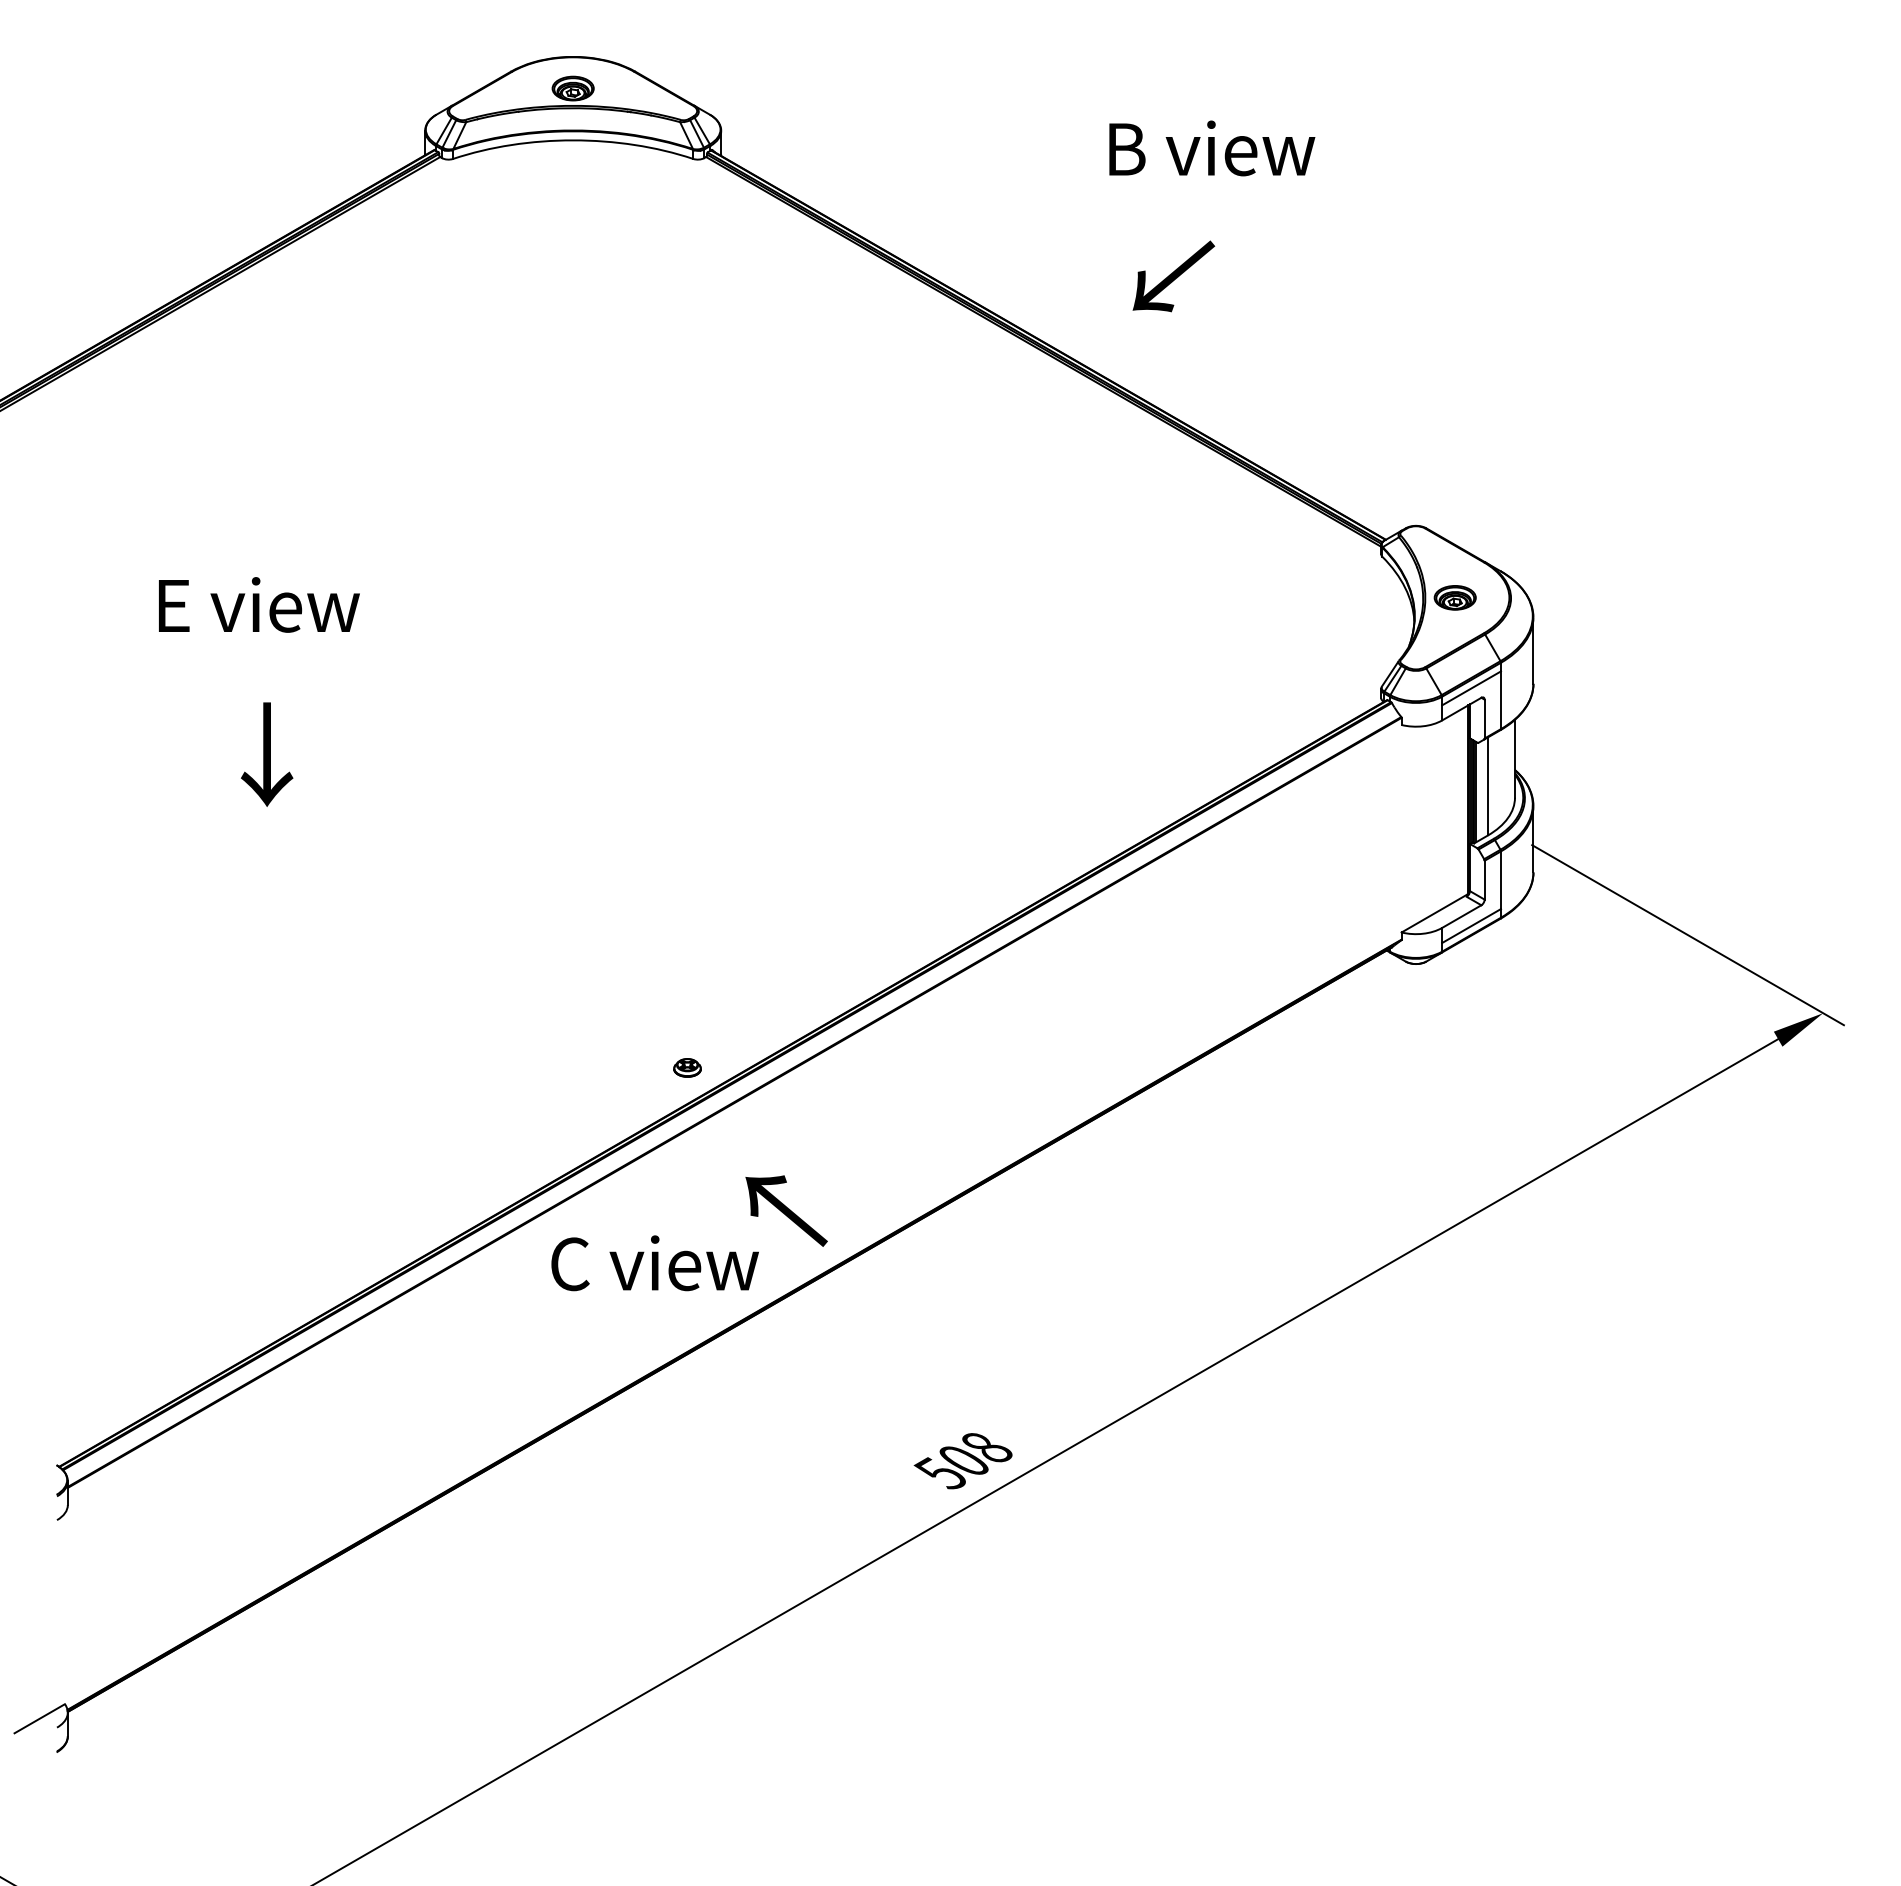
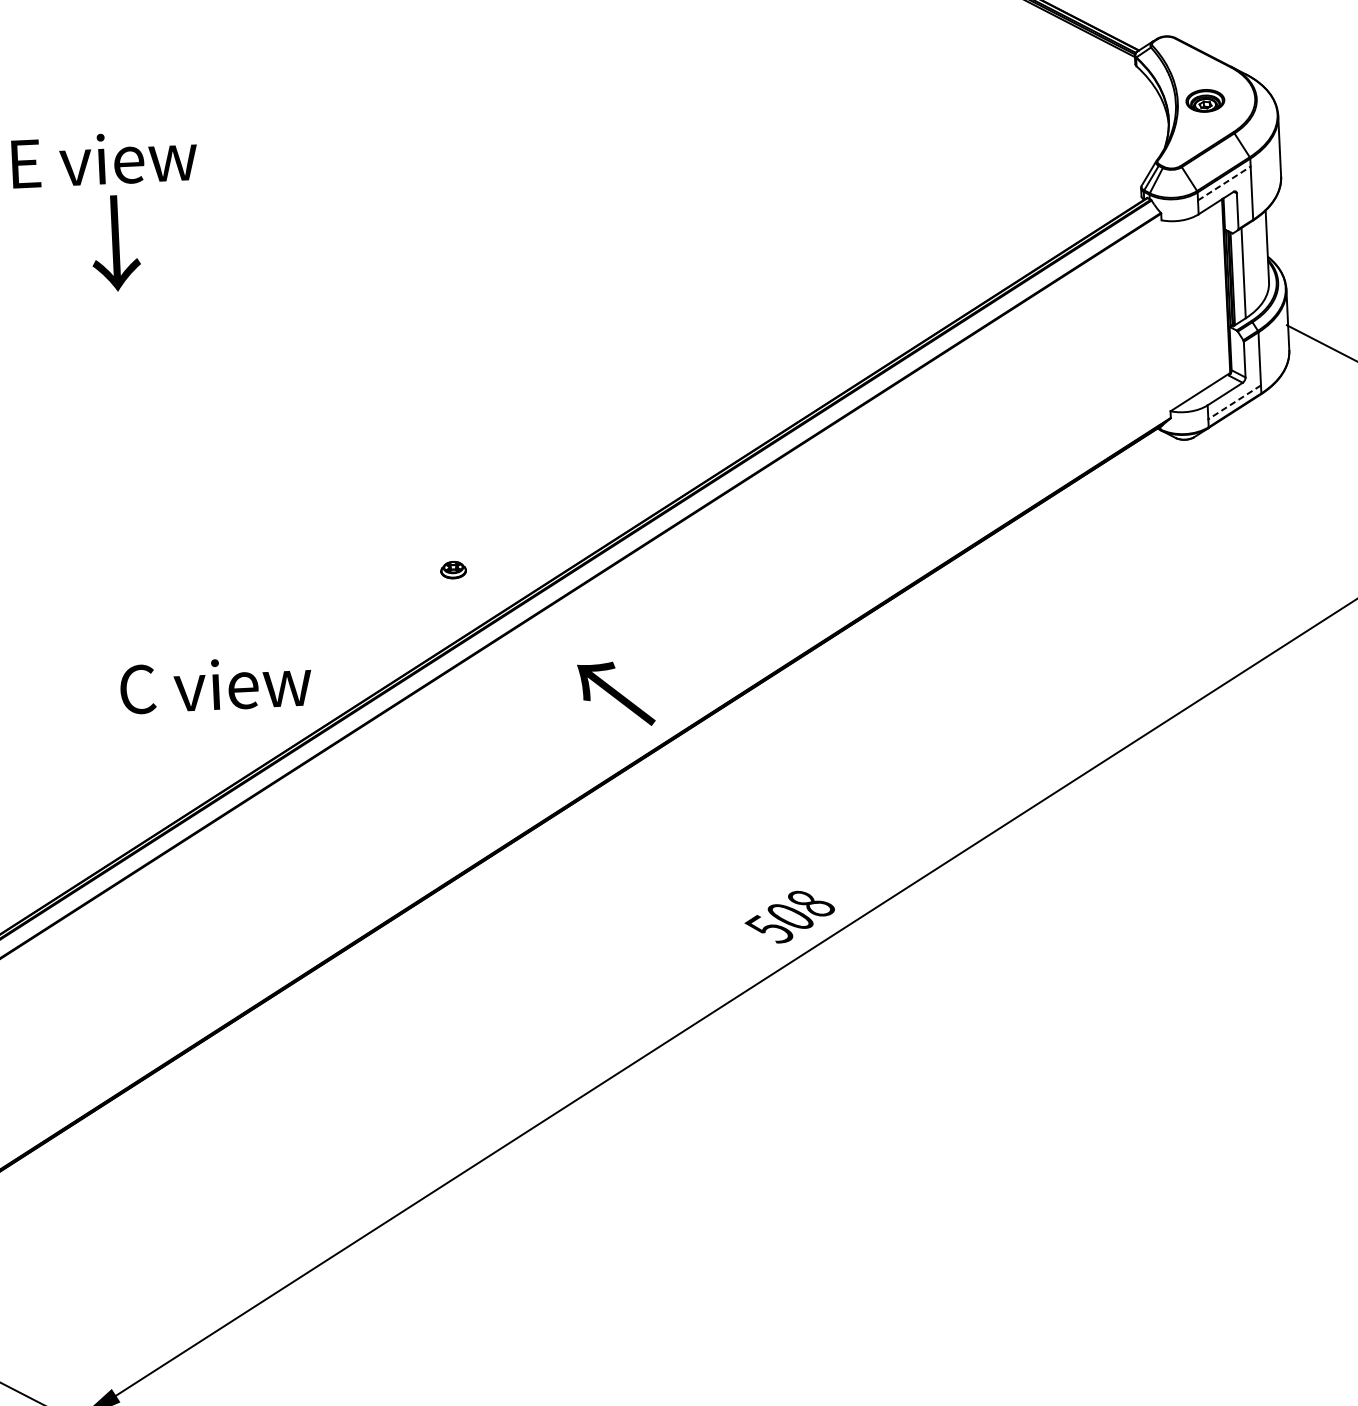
line: (1471, 688) -> (1224, 183), solid -> dashed
text: (267, 754) -> (116, 243), moved
line: (1471, 926) -> (1234, 402), solid -> dashed
part: (687, 1067) -> (453, 569), moved
text: (654, 1263) -> (215, 685), moved

